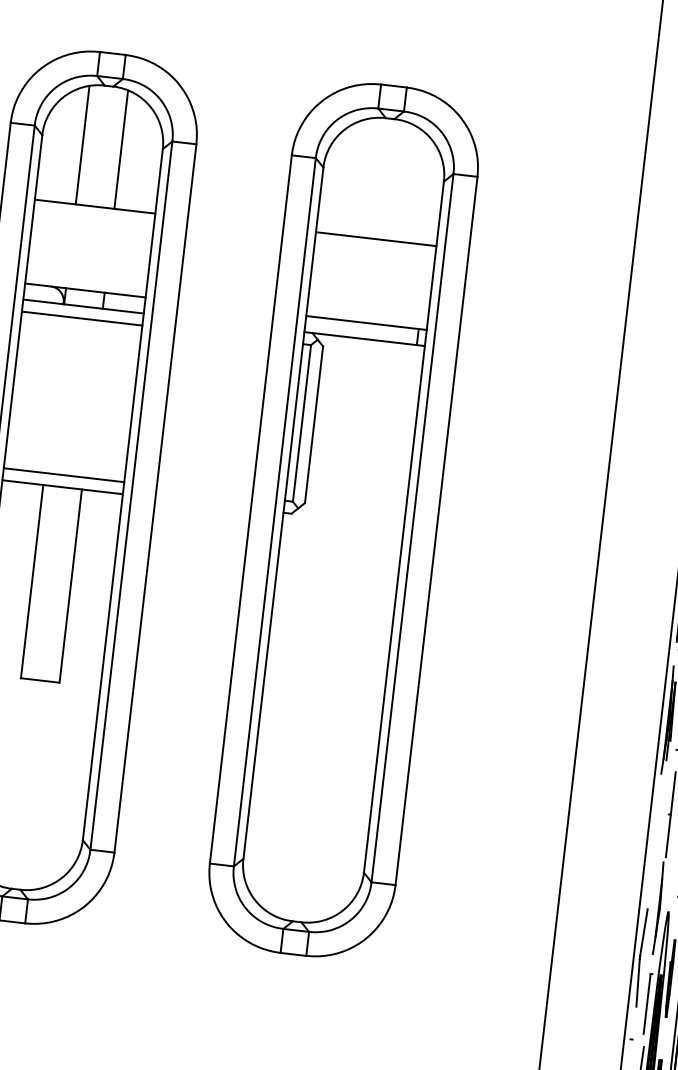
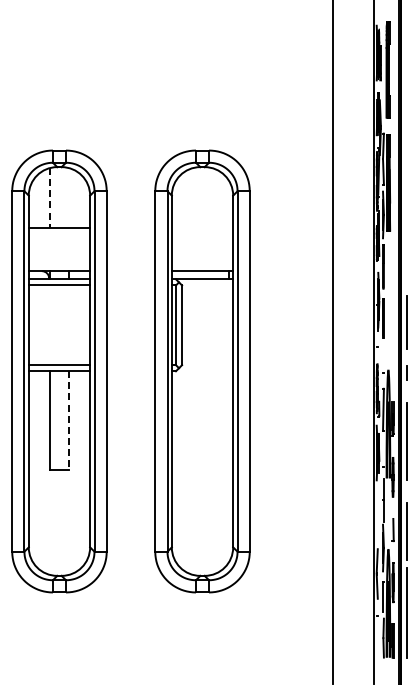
line: (82, 145) -> (49, 198), solid -> dashed
line: (121, 150) -> (69, 198), removed
line: (376, 239) -> (202, 228), removed
line: (71, 586) -> (69, 420), solid -> dashed

